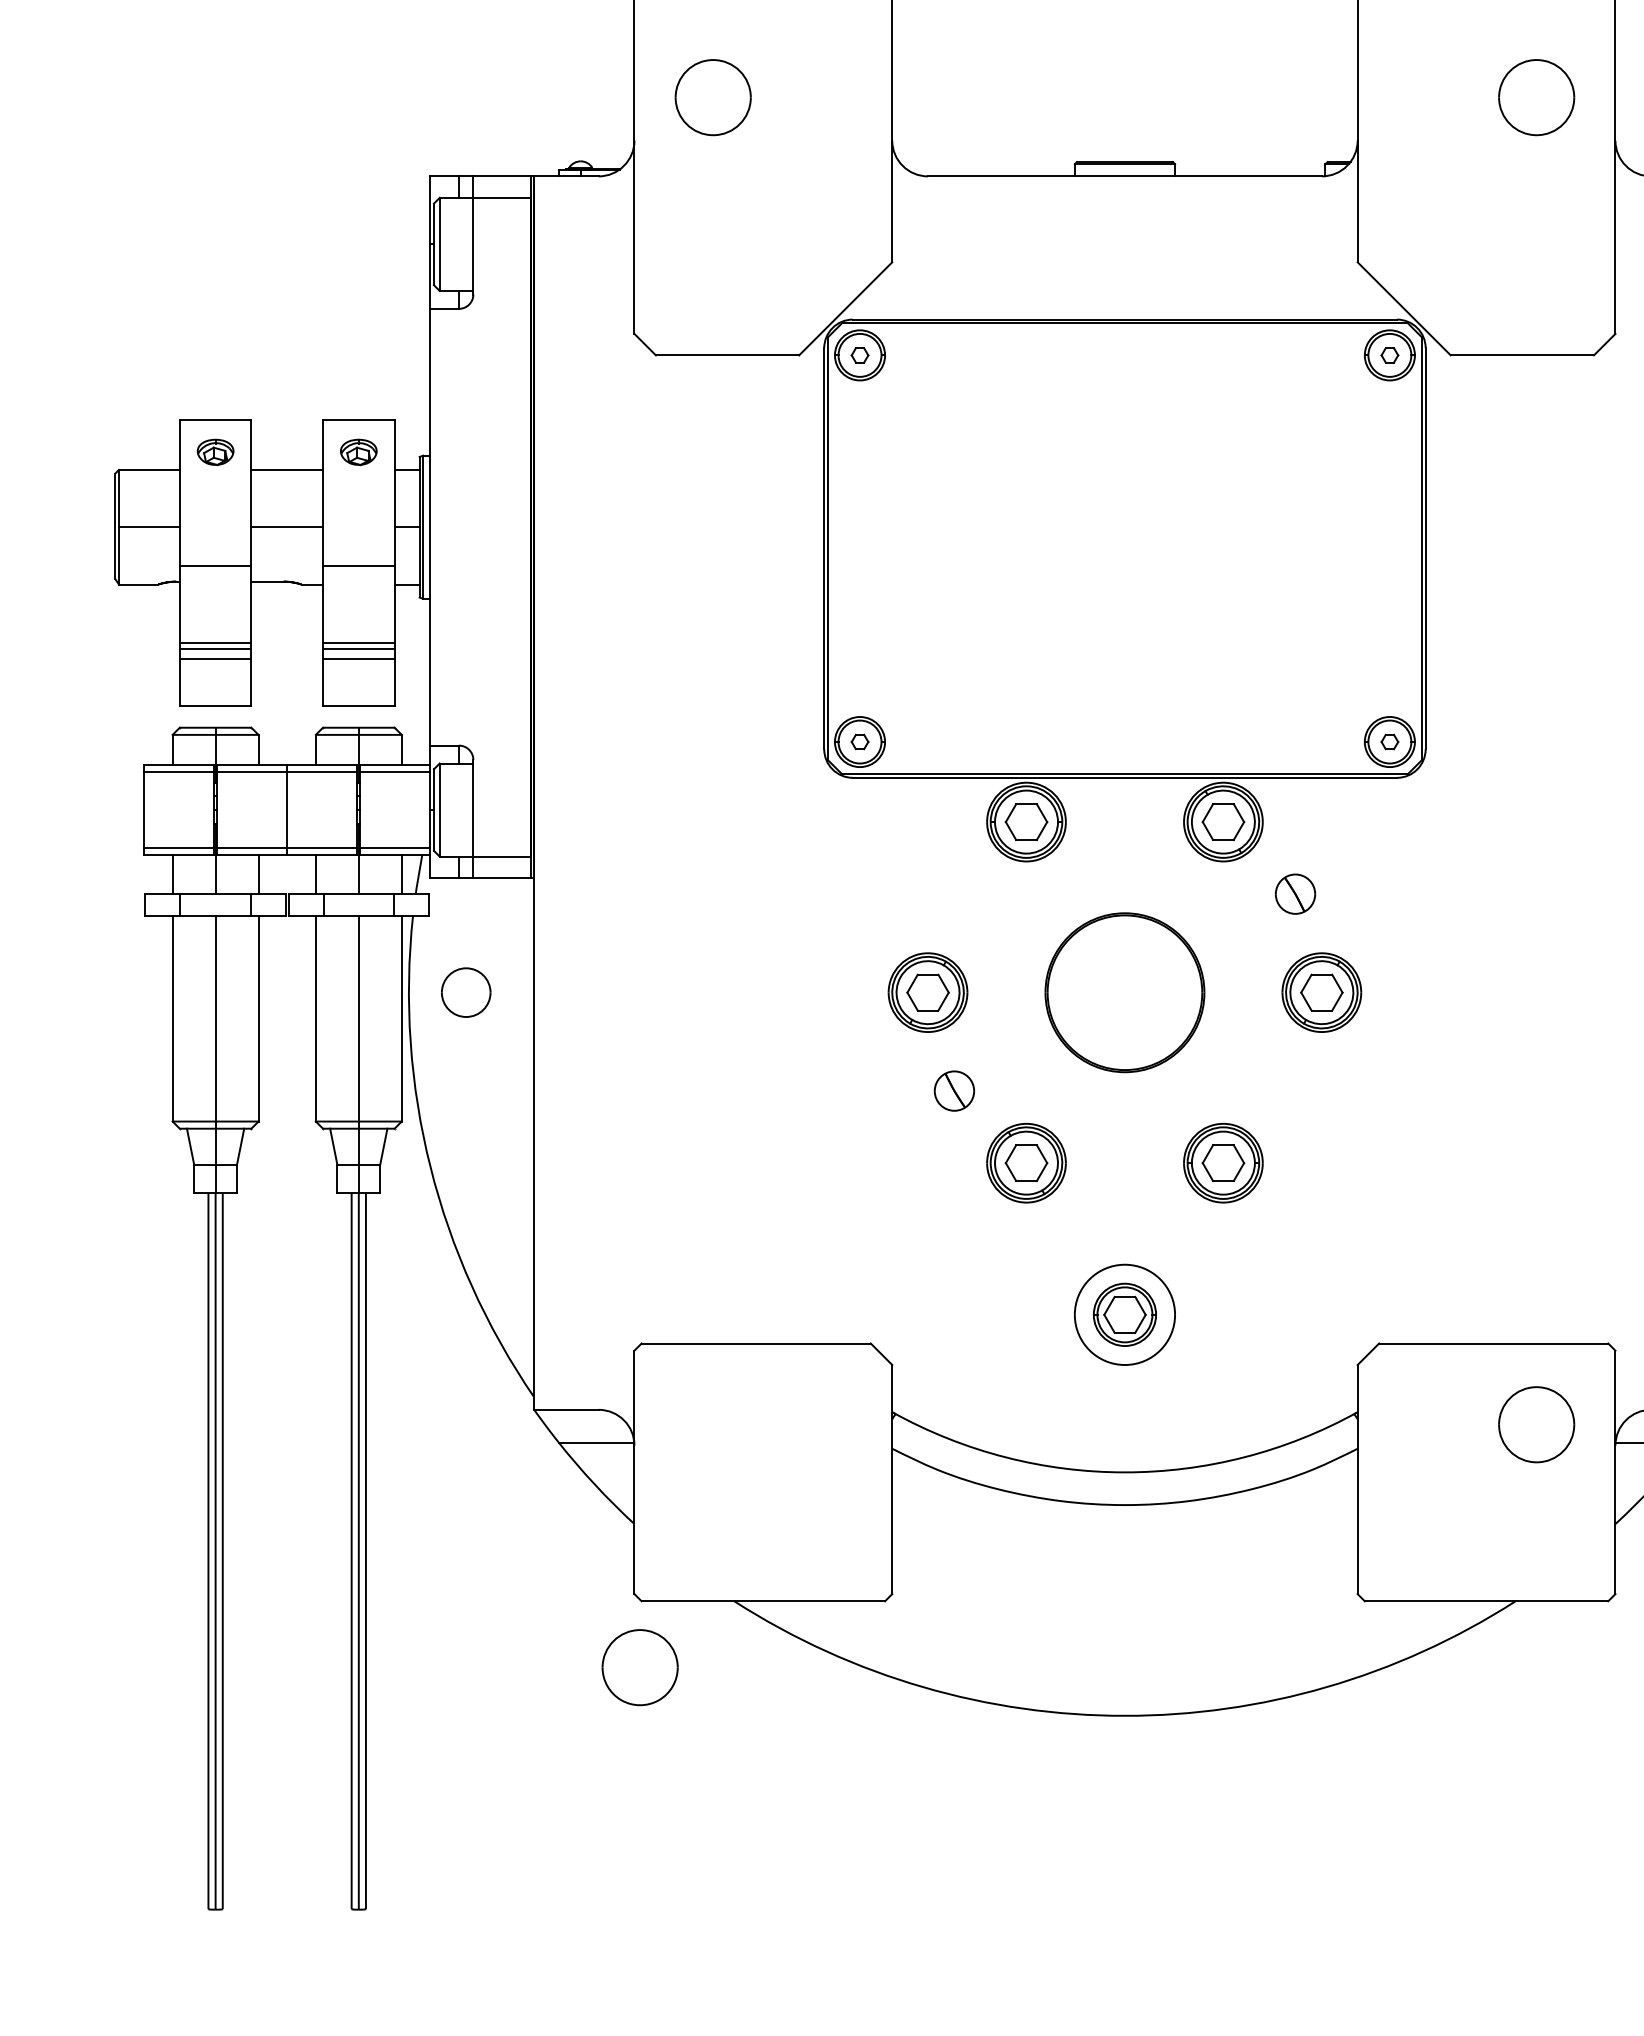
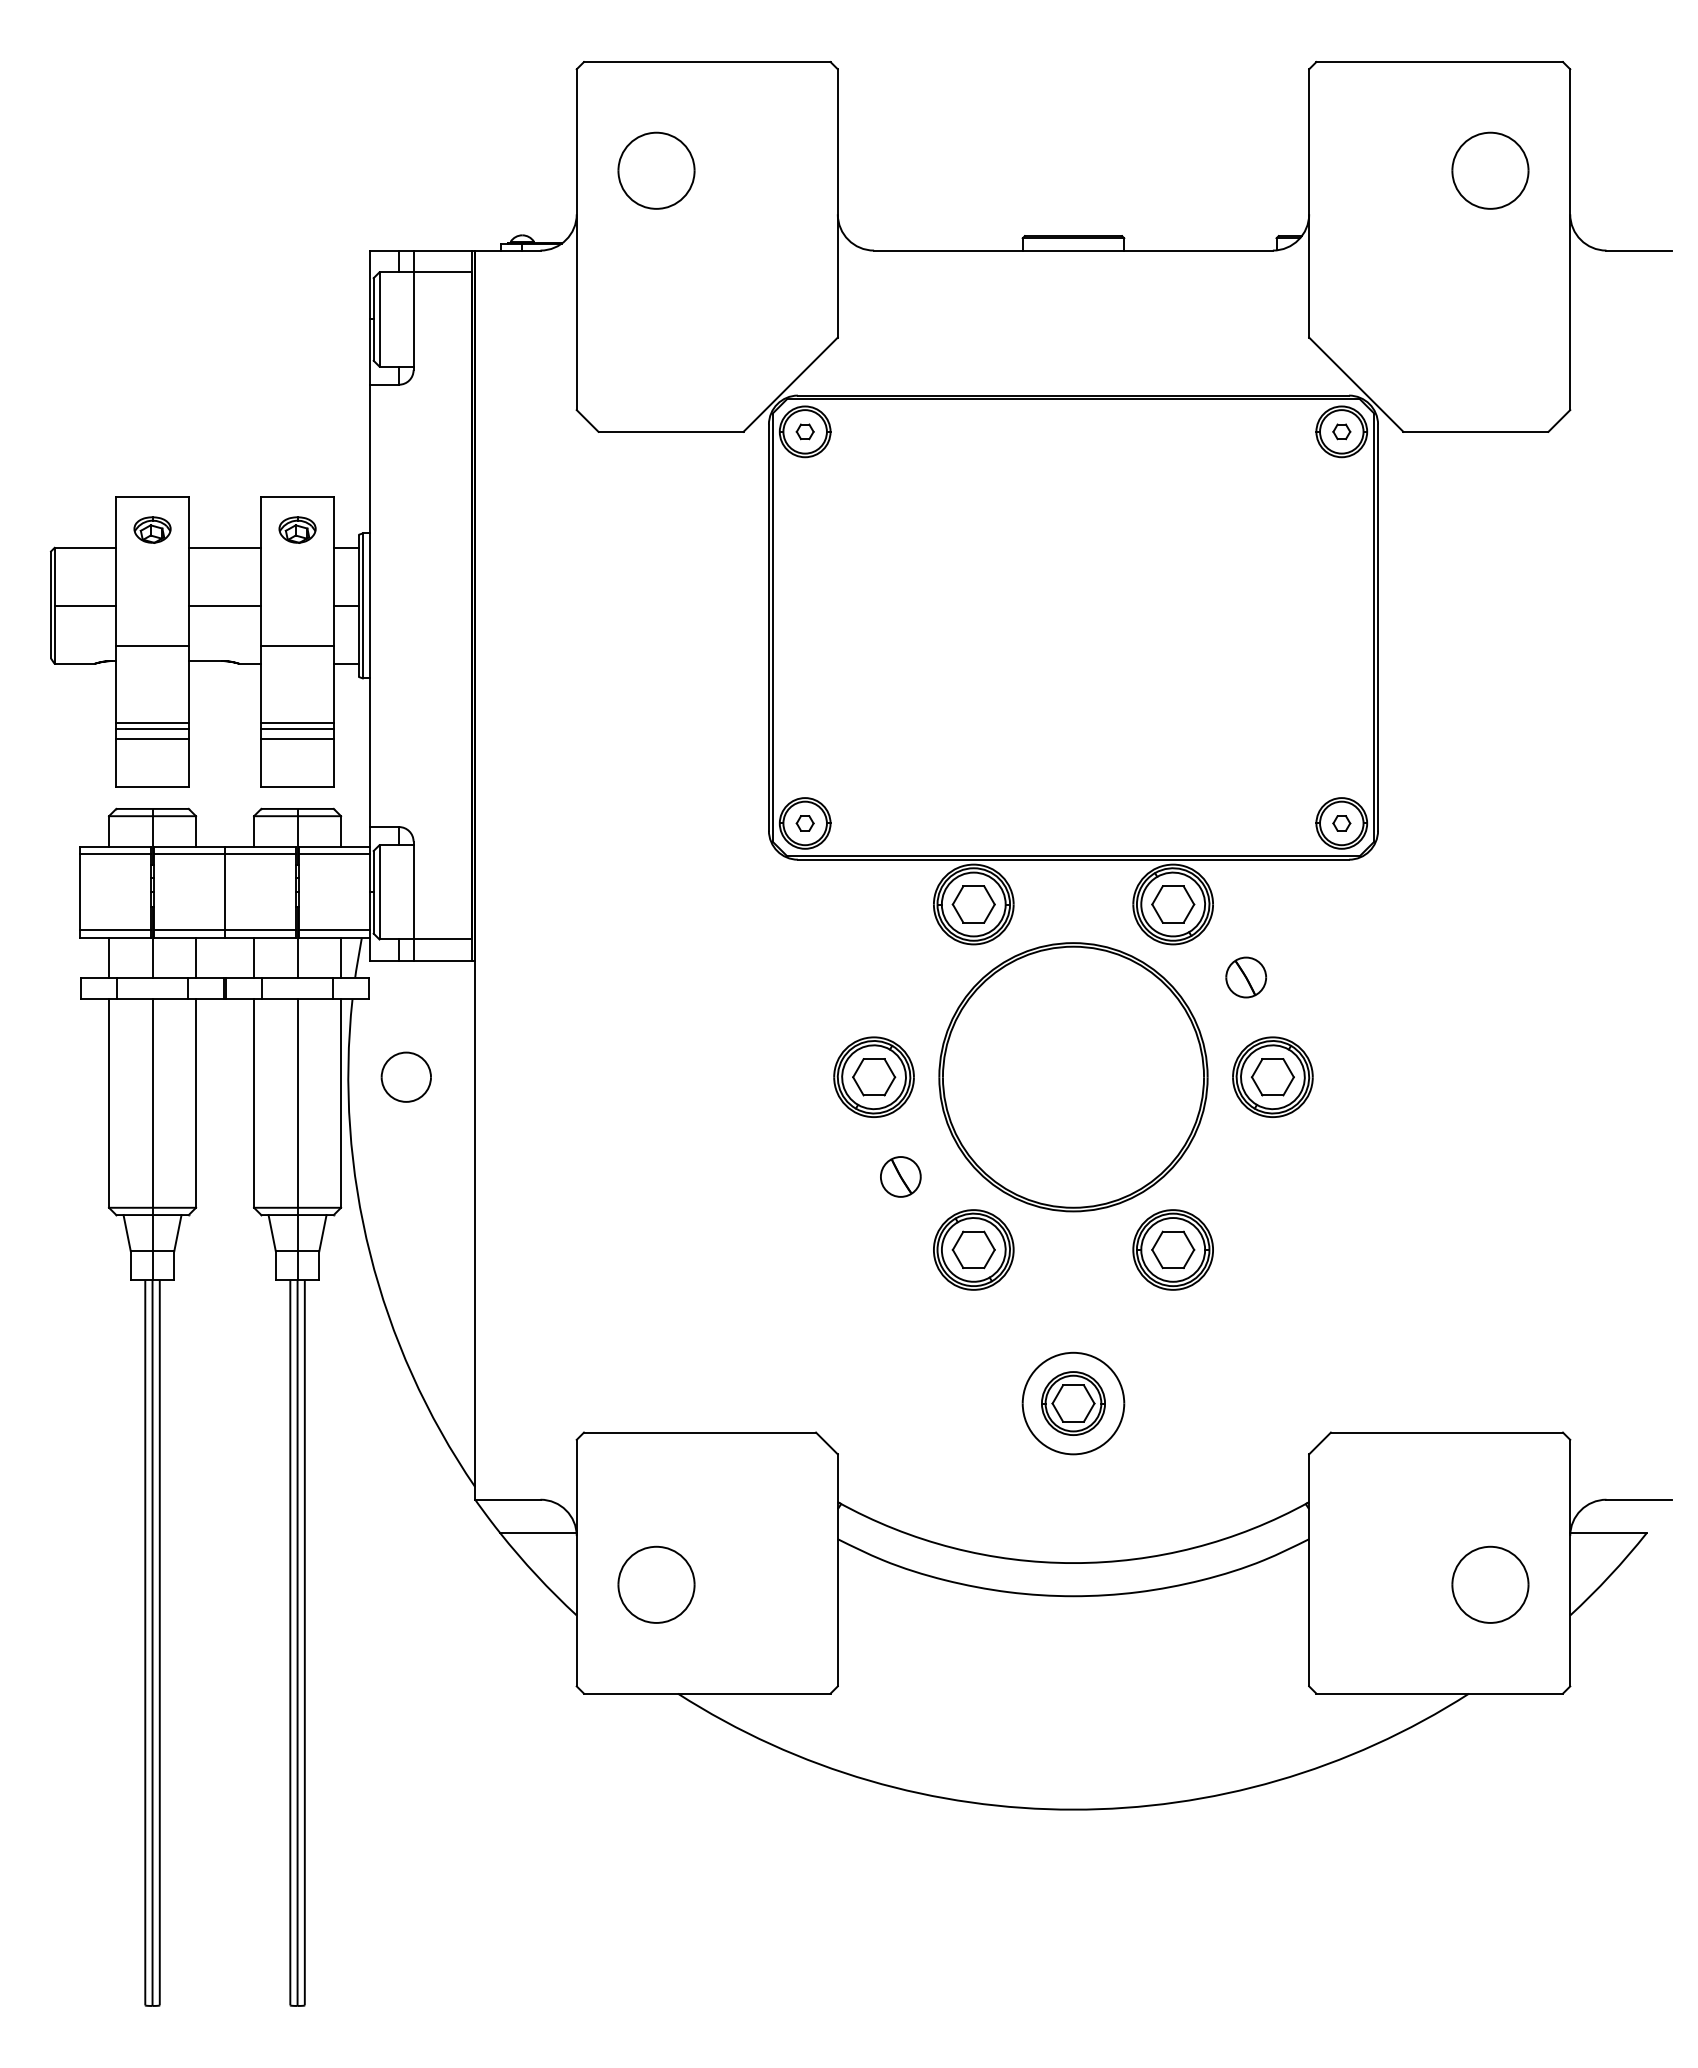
part: (1124, 992) -> (1073, 1077), size x1.67
part: (1536, 1424) -> (1490, 1584), moved
part: (640, 1667) -> (656, 1584), moved

